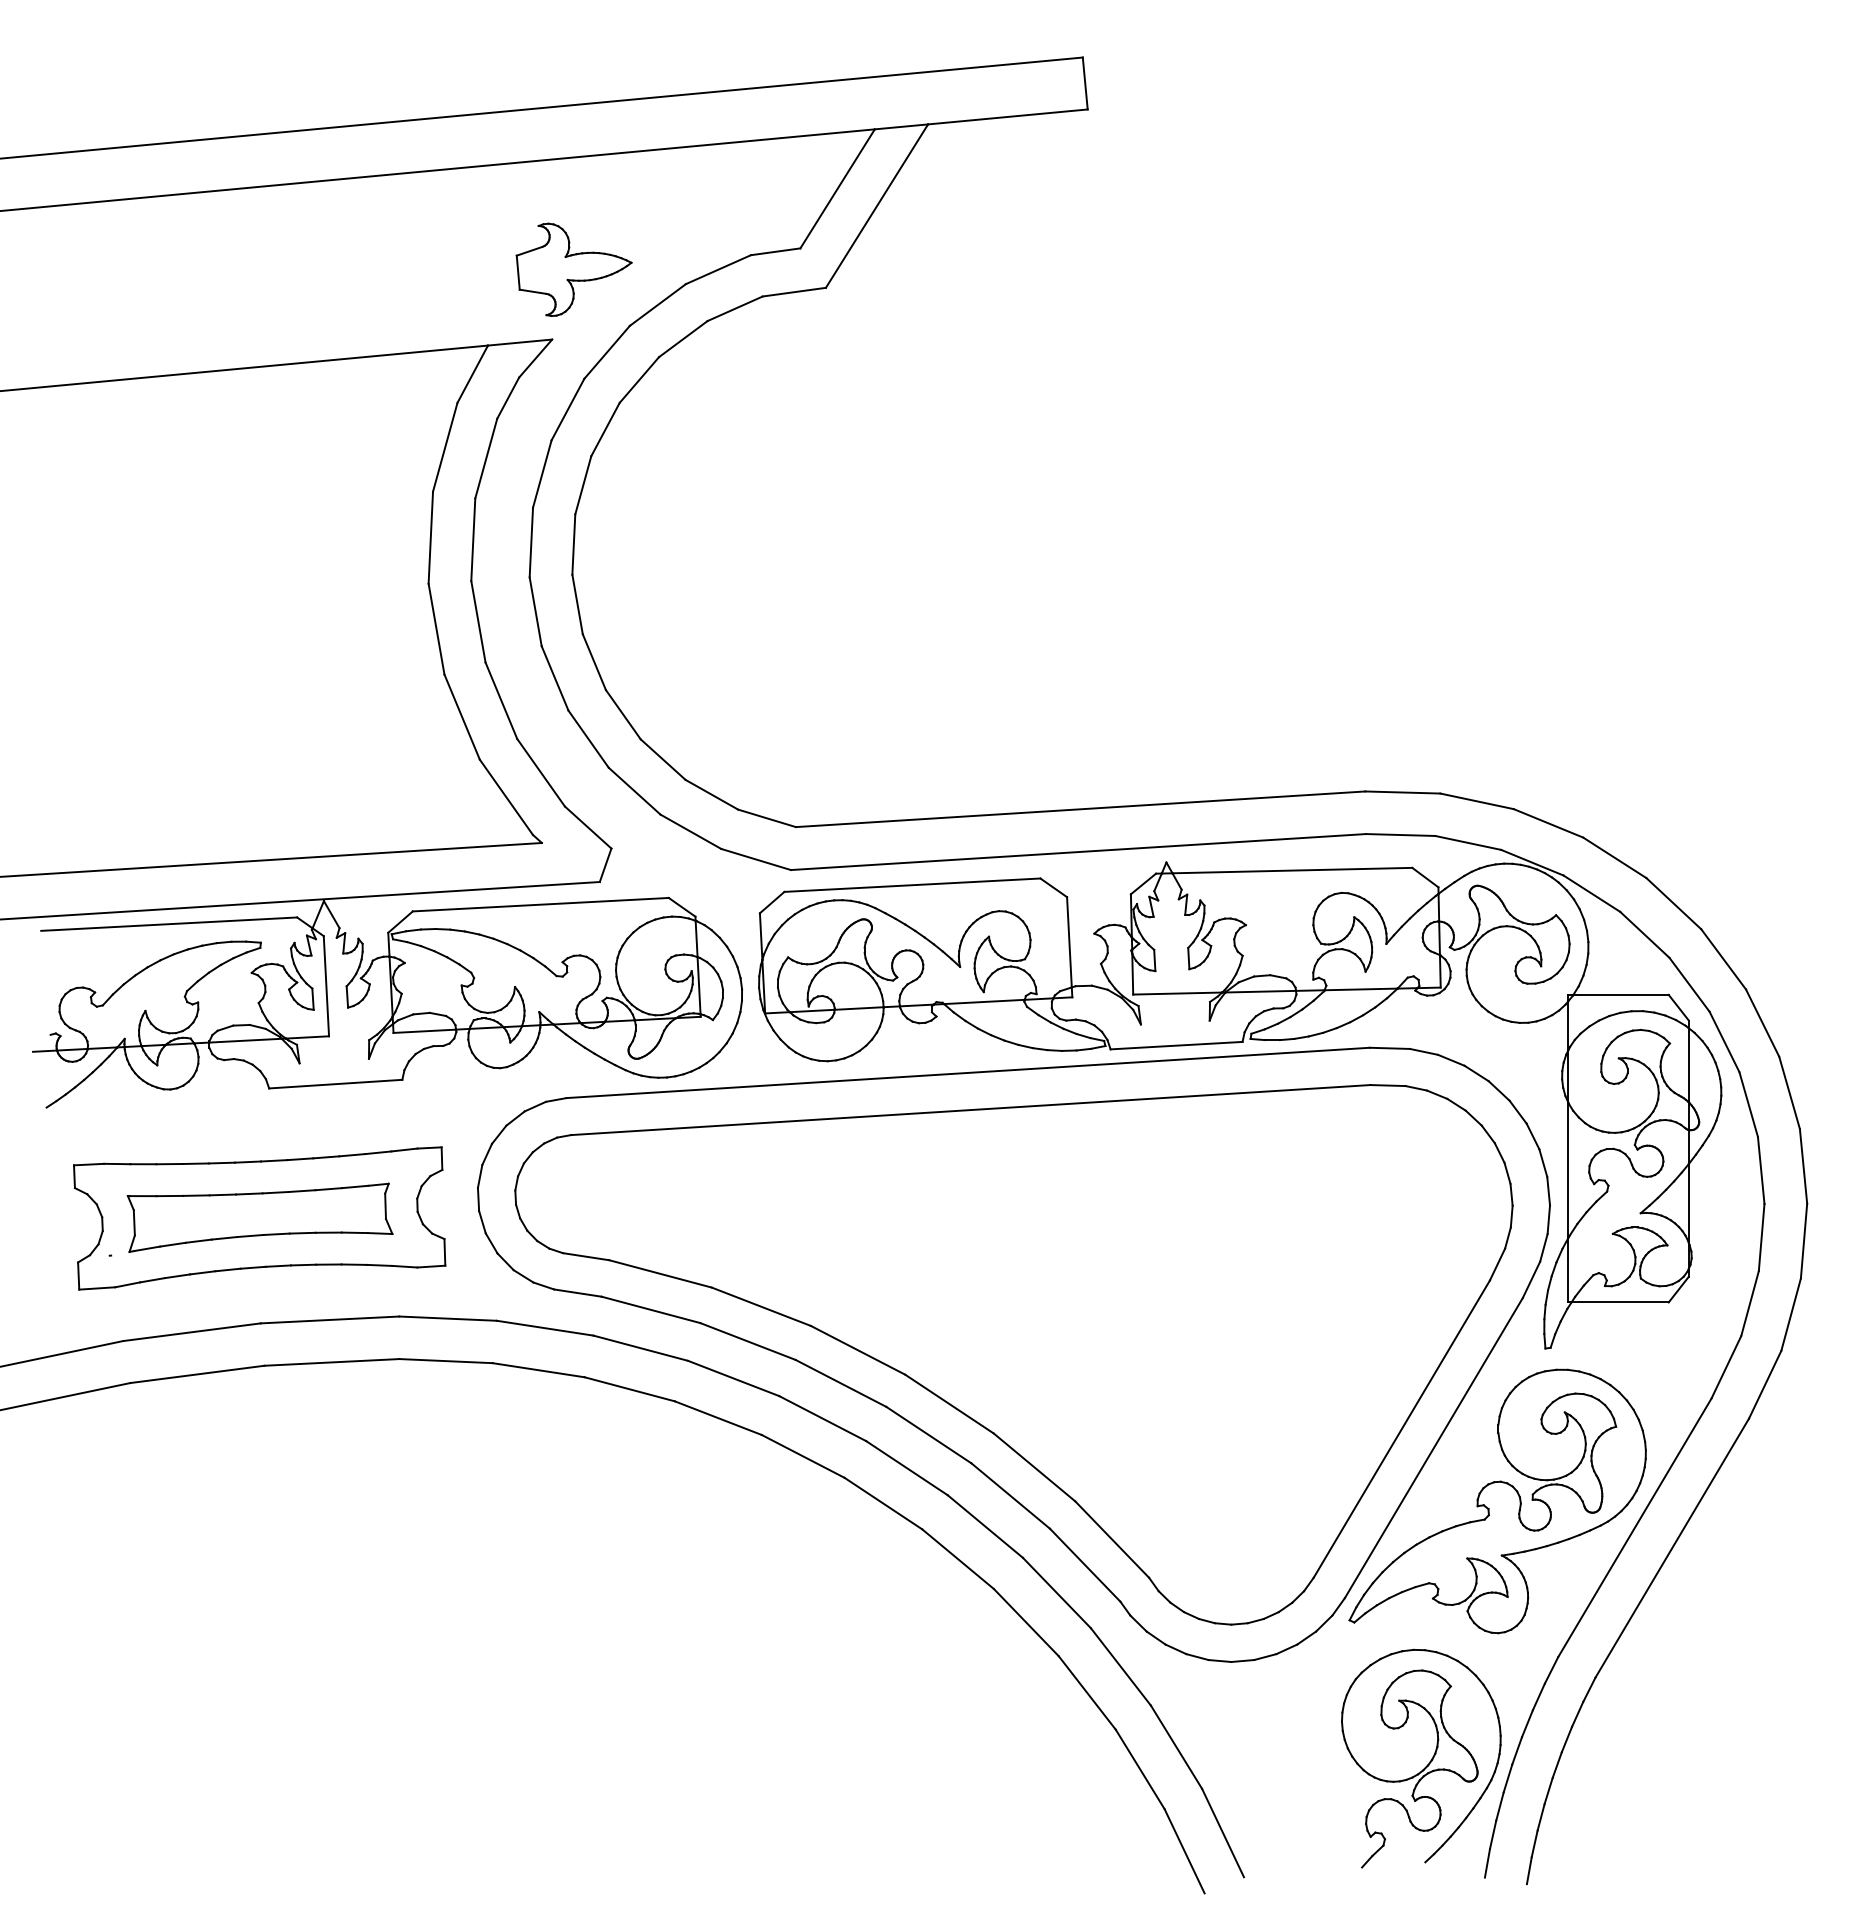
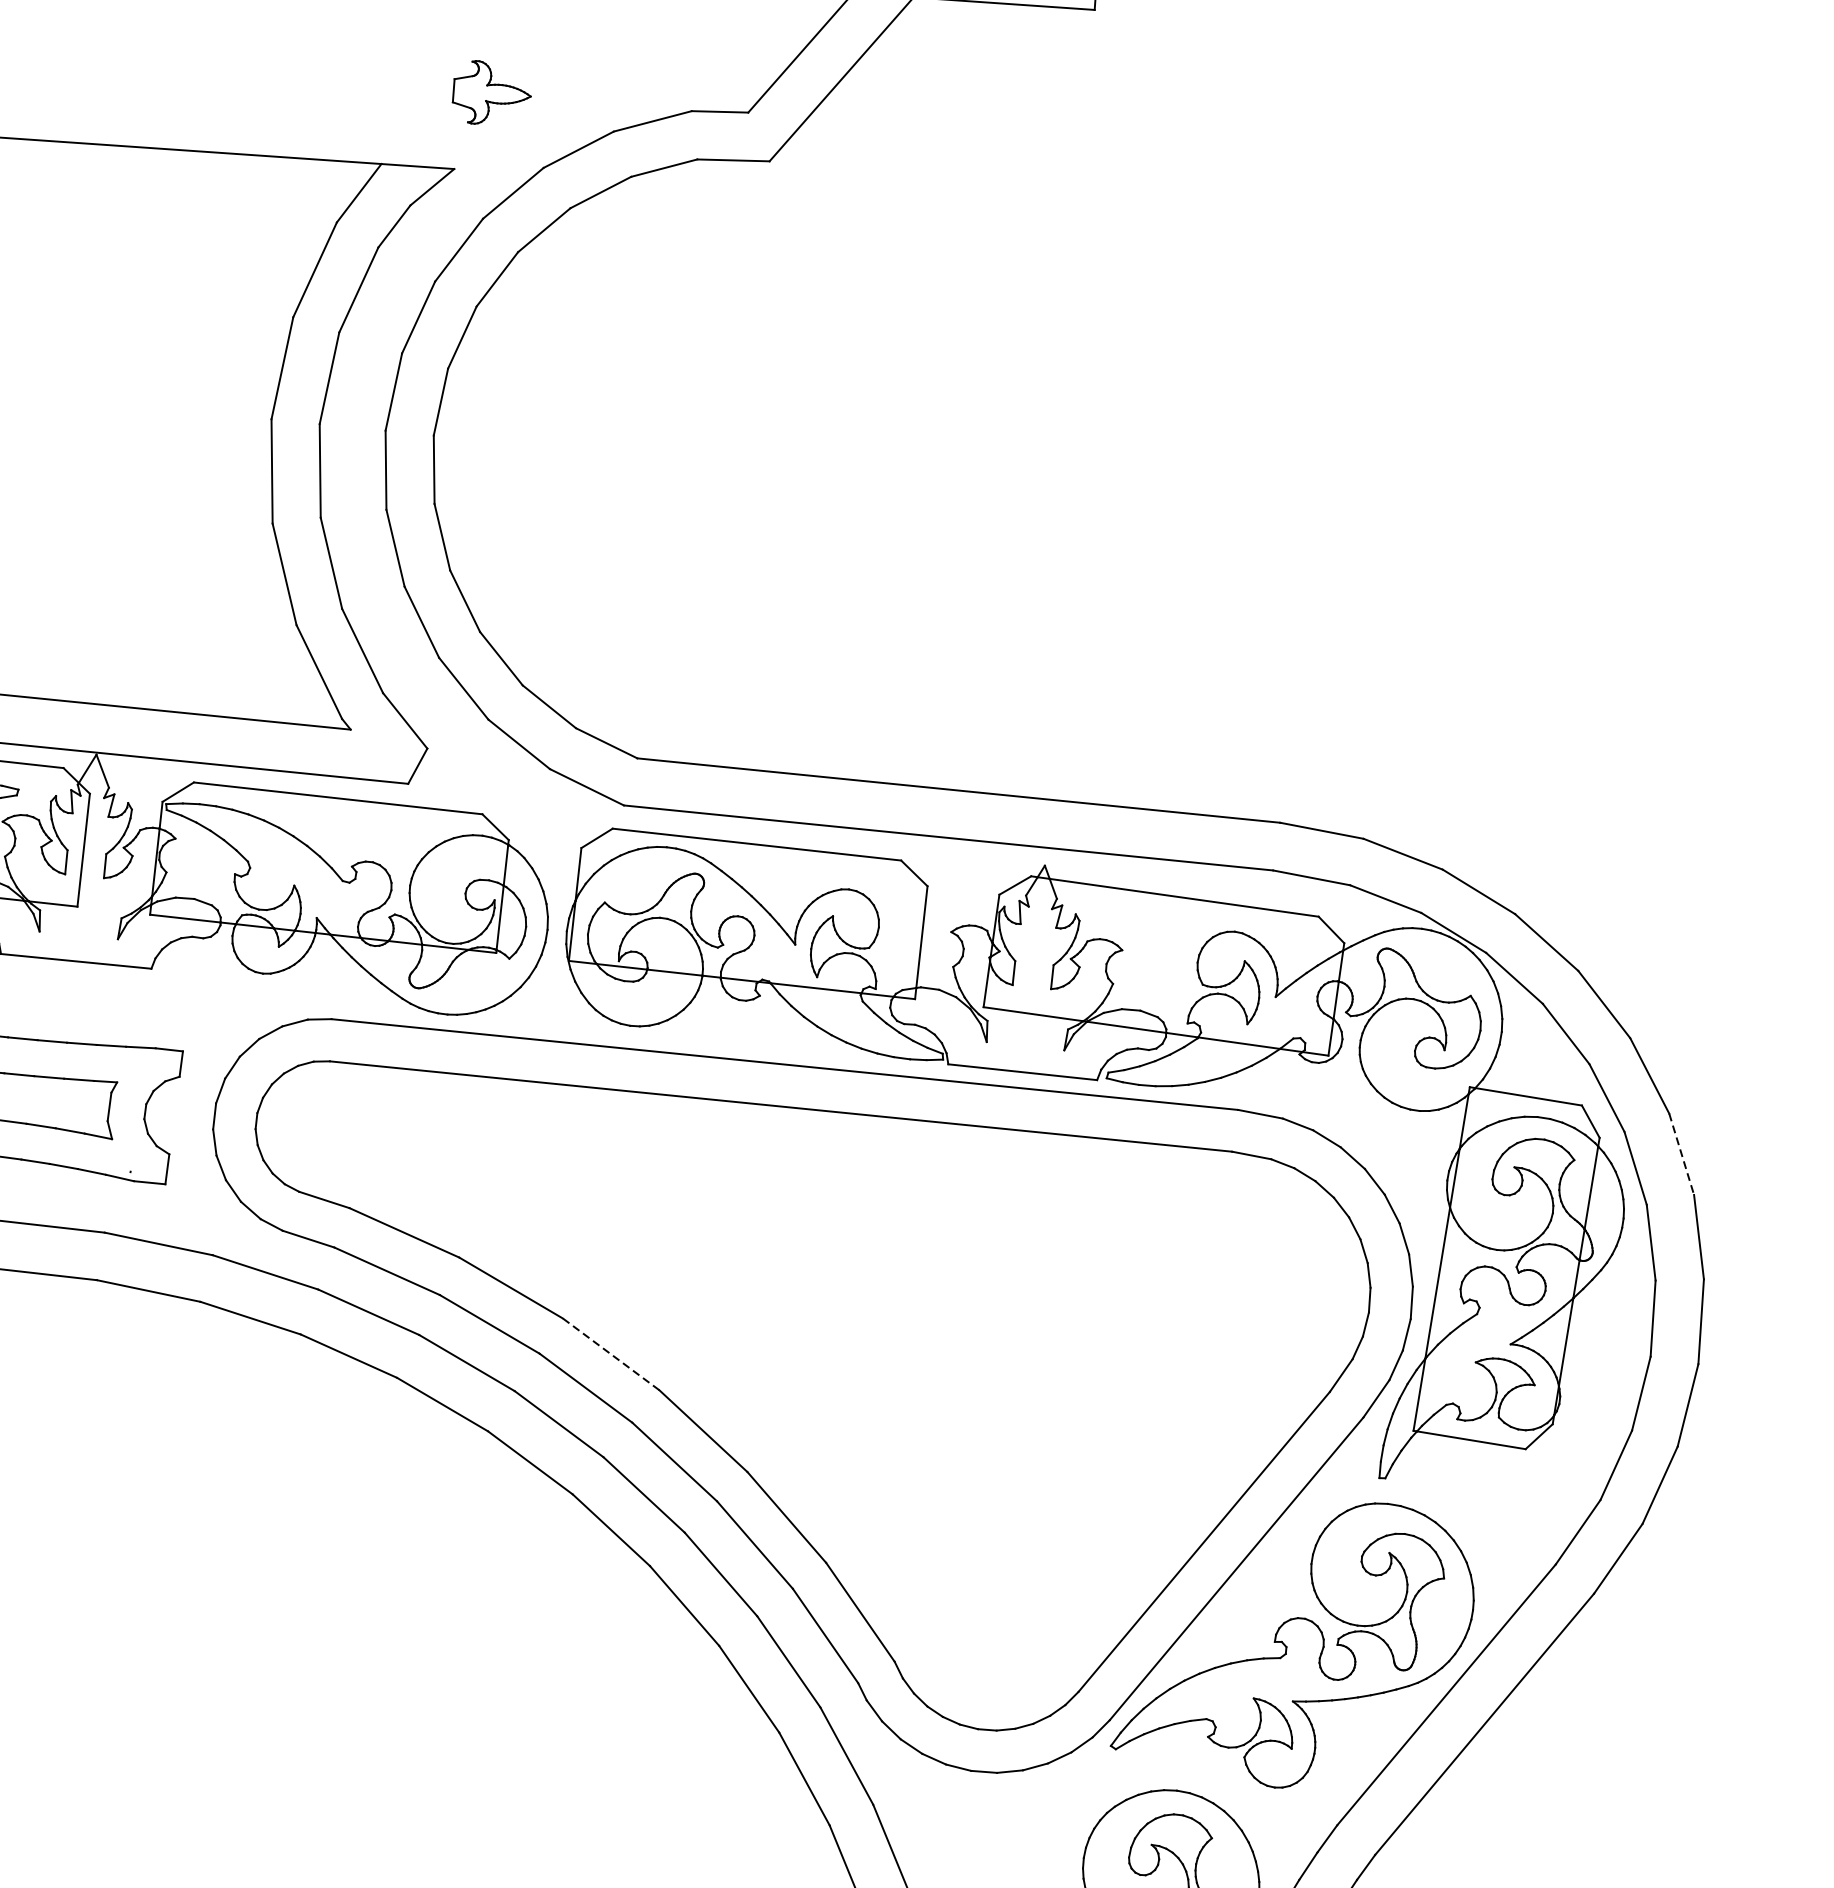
part: (573, 269) -> (490, 94), size x0.6
line: (1762, 1023) -> (1681, 1154), solid -> dashed
line: (857, 1350) -> (610, 1354), solid -> dashed

